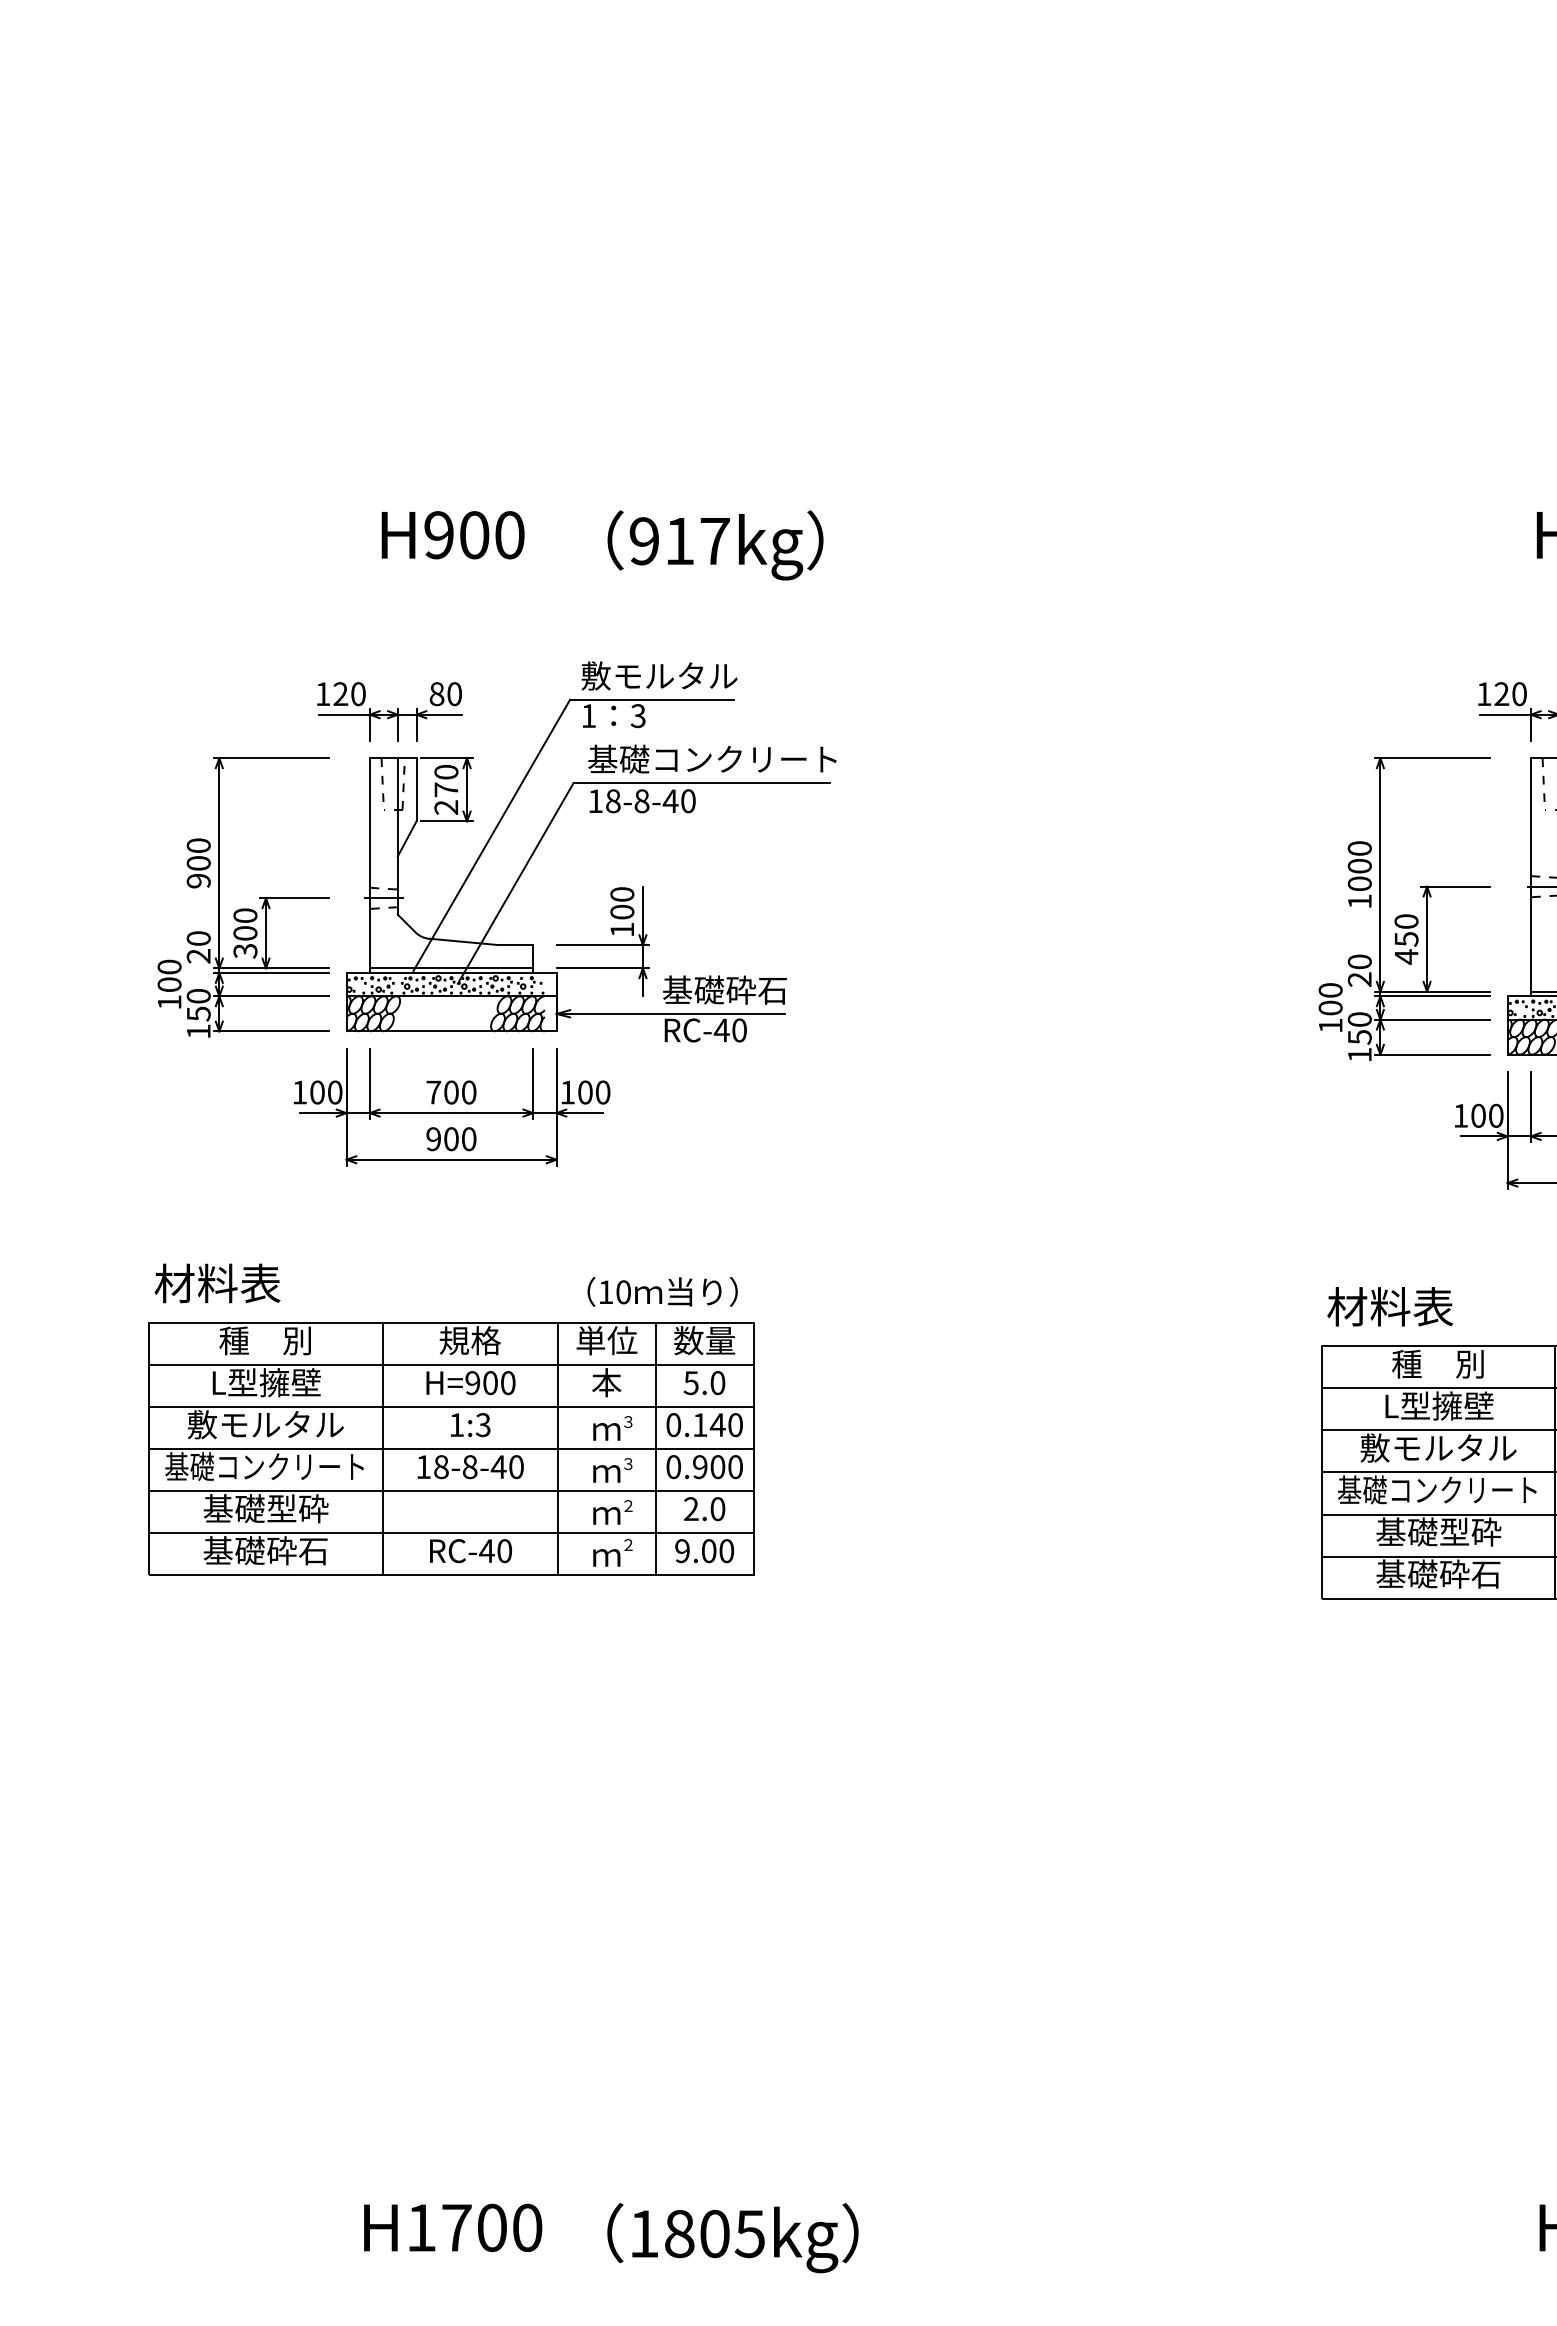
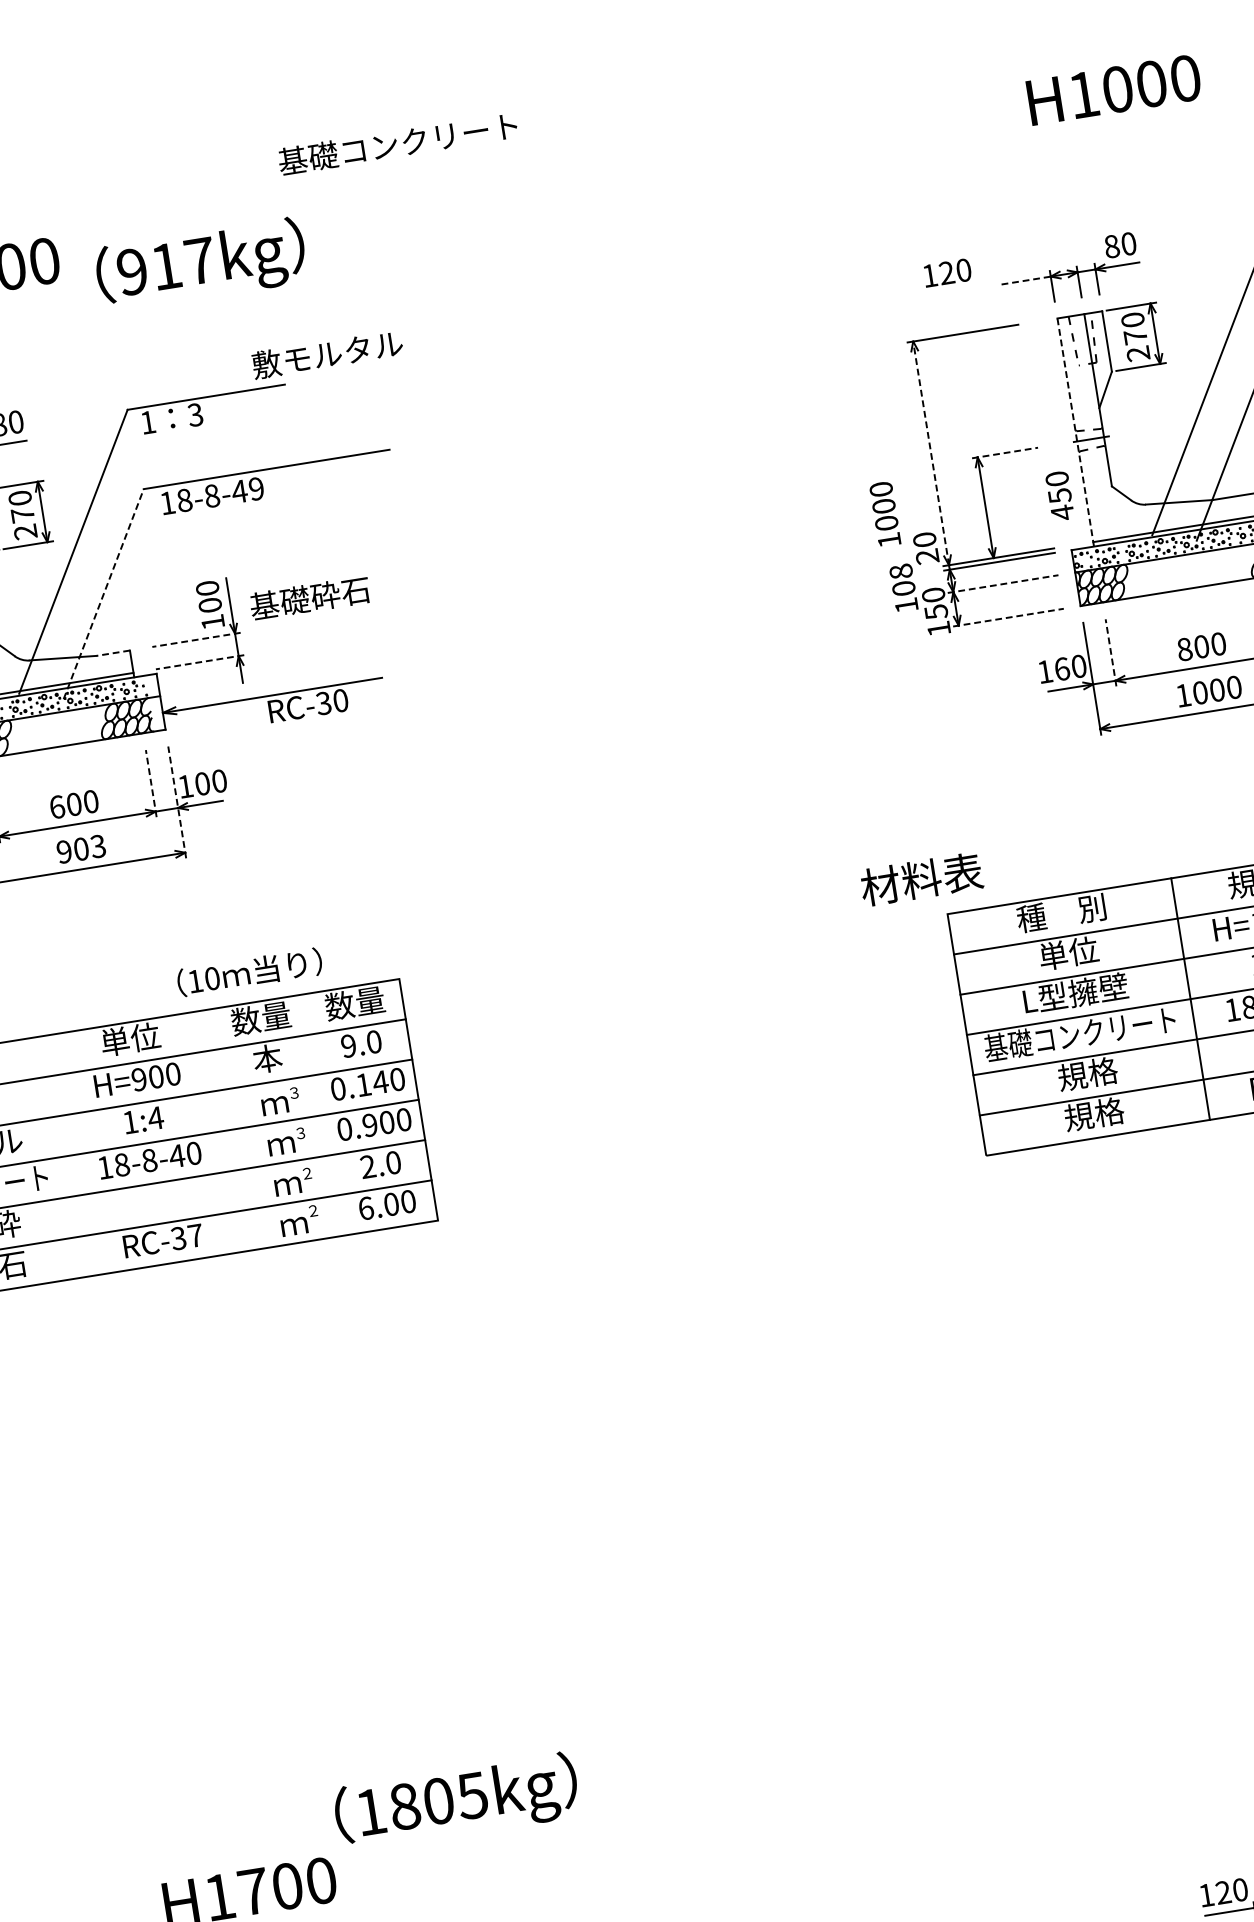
text: (715, 545) -> (201, 265), moved
text: (659, 675) -> (327, 353), moved
text: (1502, 694) -> (947, 273), moved
line: (1505, 714) -> (1026, 280), solid -> dashed
text: (712, 758) -> (397, 143), moved
text: (688, 801) -> (256, 489), 18-8-40 -> 18-8-49
text: (1359, 874) -> (884, 514), moved
line: (1380, 875) -> (931, 453), solid -> dashed
line: (1530, 876) -> (1075, 431), solid -> dashed
line: (515, 883) -> (103, 594), solid -> dashed
line: (1456, 886) -> (1005, 452), solid -> dashed
text: (1406, 939) -> (1059, 496), moved
line: (515, 945) -> (113, 653), solid -> dashed
line: (602, 945) -> (196, 640), solid -> dashed
line: (602, 968) -> (199, 662), solid -> dashed
text: (724, 989) -> (309, 597), moved
text: (1330, 990) -> (901, 571), 100 -> 108
line: (1432, 1019) -> (1003, 583), solid -> dashed
text: (721, 1030) -> (323, 703), RC-40 -> RC-30
line: (1432, 1054) -> (1008, 617), solid -> dashed
line: (533, 1083) -> (151, 783), solid -> dashed
text: (433, 1092) -> (57, 807), 700 -> 600
line: (556, 1106) -> (177, 801), solid -> dashed
line: (1530, 1106) -> (1110, 652), solid -> dashed
text: (1478, 1115) -> (1062, 668), 100 -> 160
text: (468, 1139) -> (97, 846), 900 -> 903
text: (662, 1291) -> (249, 971), moved
text: (1390, 1306) -> (921, 879), moved
text: (469, 1340) -> (129, 1039), 規格 -> 単位
text: (606, 1340) -> (260, 1018), 単位 -> 数量
text: (690, 1382) -> (347, 1045), 5.0 -> 9.0
text: (1439, 1405) -> (1069, 952), L型擁壁 -> 単位
text: (483, 1425) -> (156, 1118), 1:3 -> 1:4
text: (1438, 1447) -> (1074, 993), 敷モルタル -> L型擁壁
line: (382, 1449) -> (62, 1157), removed
line: (557, 1449) -> (230, 1130), removed
line: (655, 1449) -> (324, 1115), removed
text: (1438, 1531) -> (1087, 1073), 基礎型砕 -> 規格
text: (495, 1551) -> (186, 1237), RC-40 -> RC-37
text: (682, 1551) -> (366, 1208), 9.00 -> 6.00
text: (1438, 1573) -> (1094, 1113), 基礎砕石 -> 規格
text: (732, 2238) -> (456, 1802), moved

